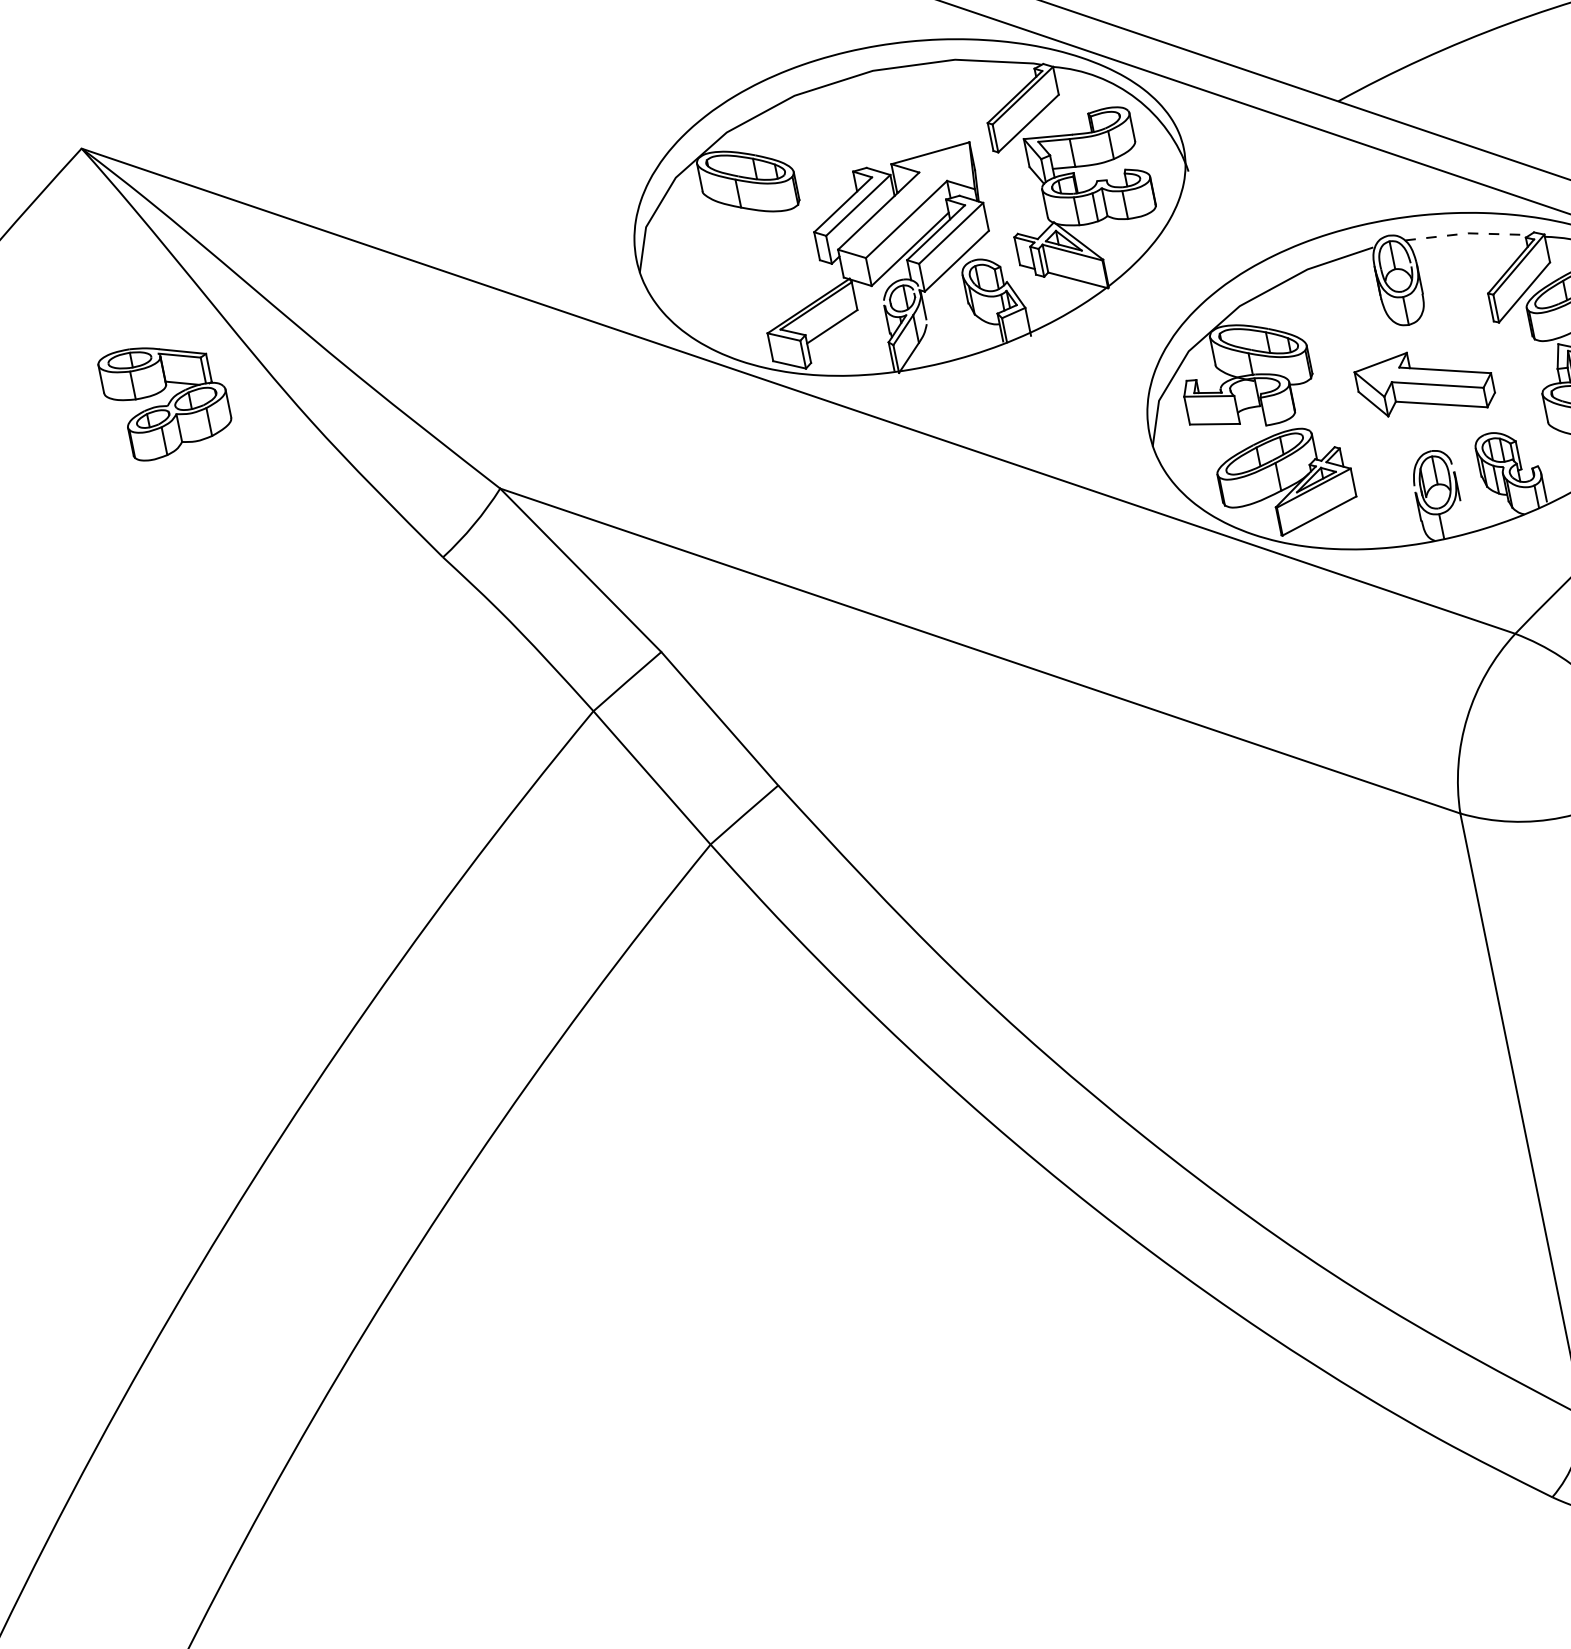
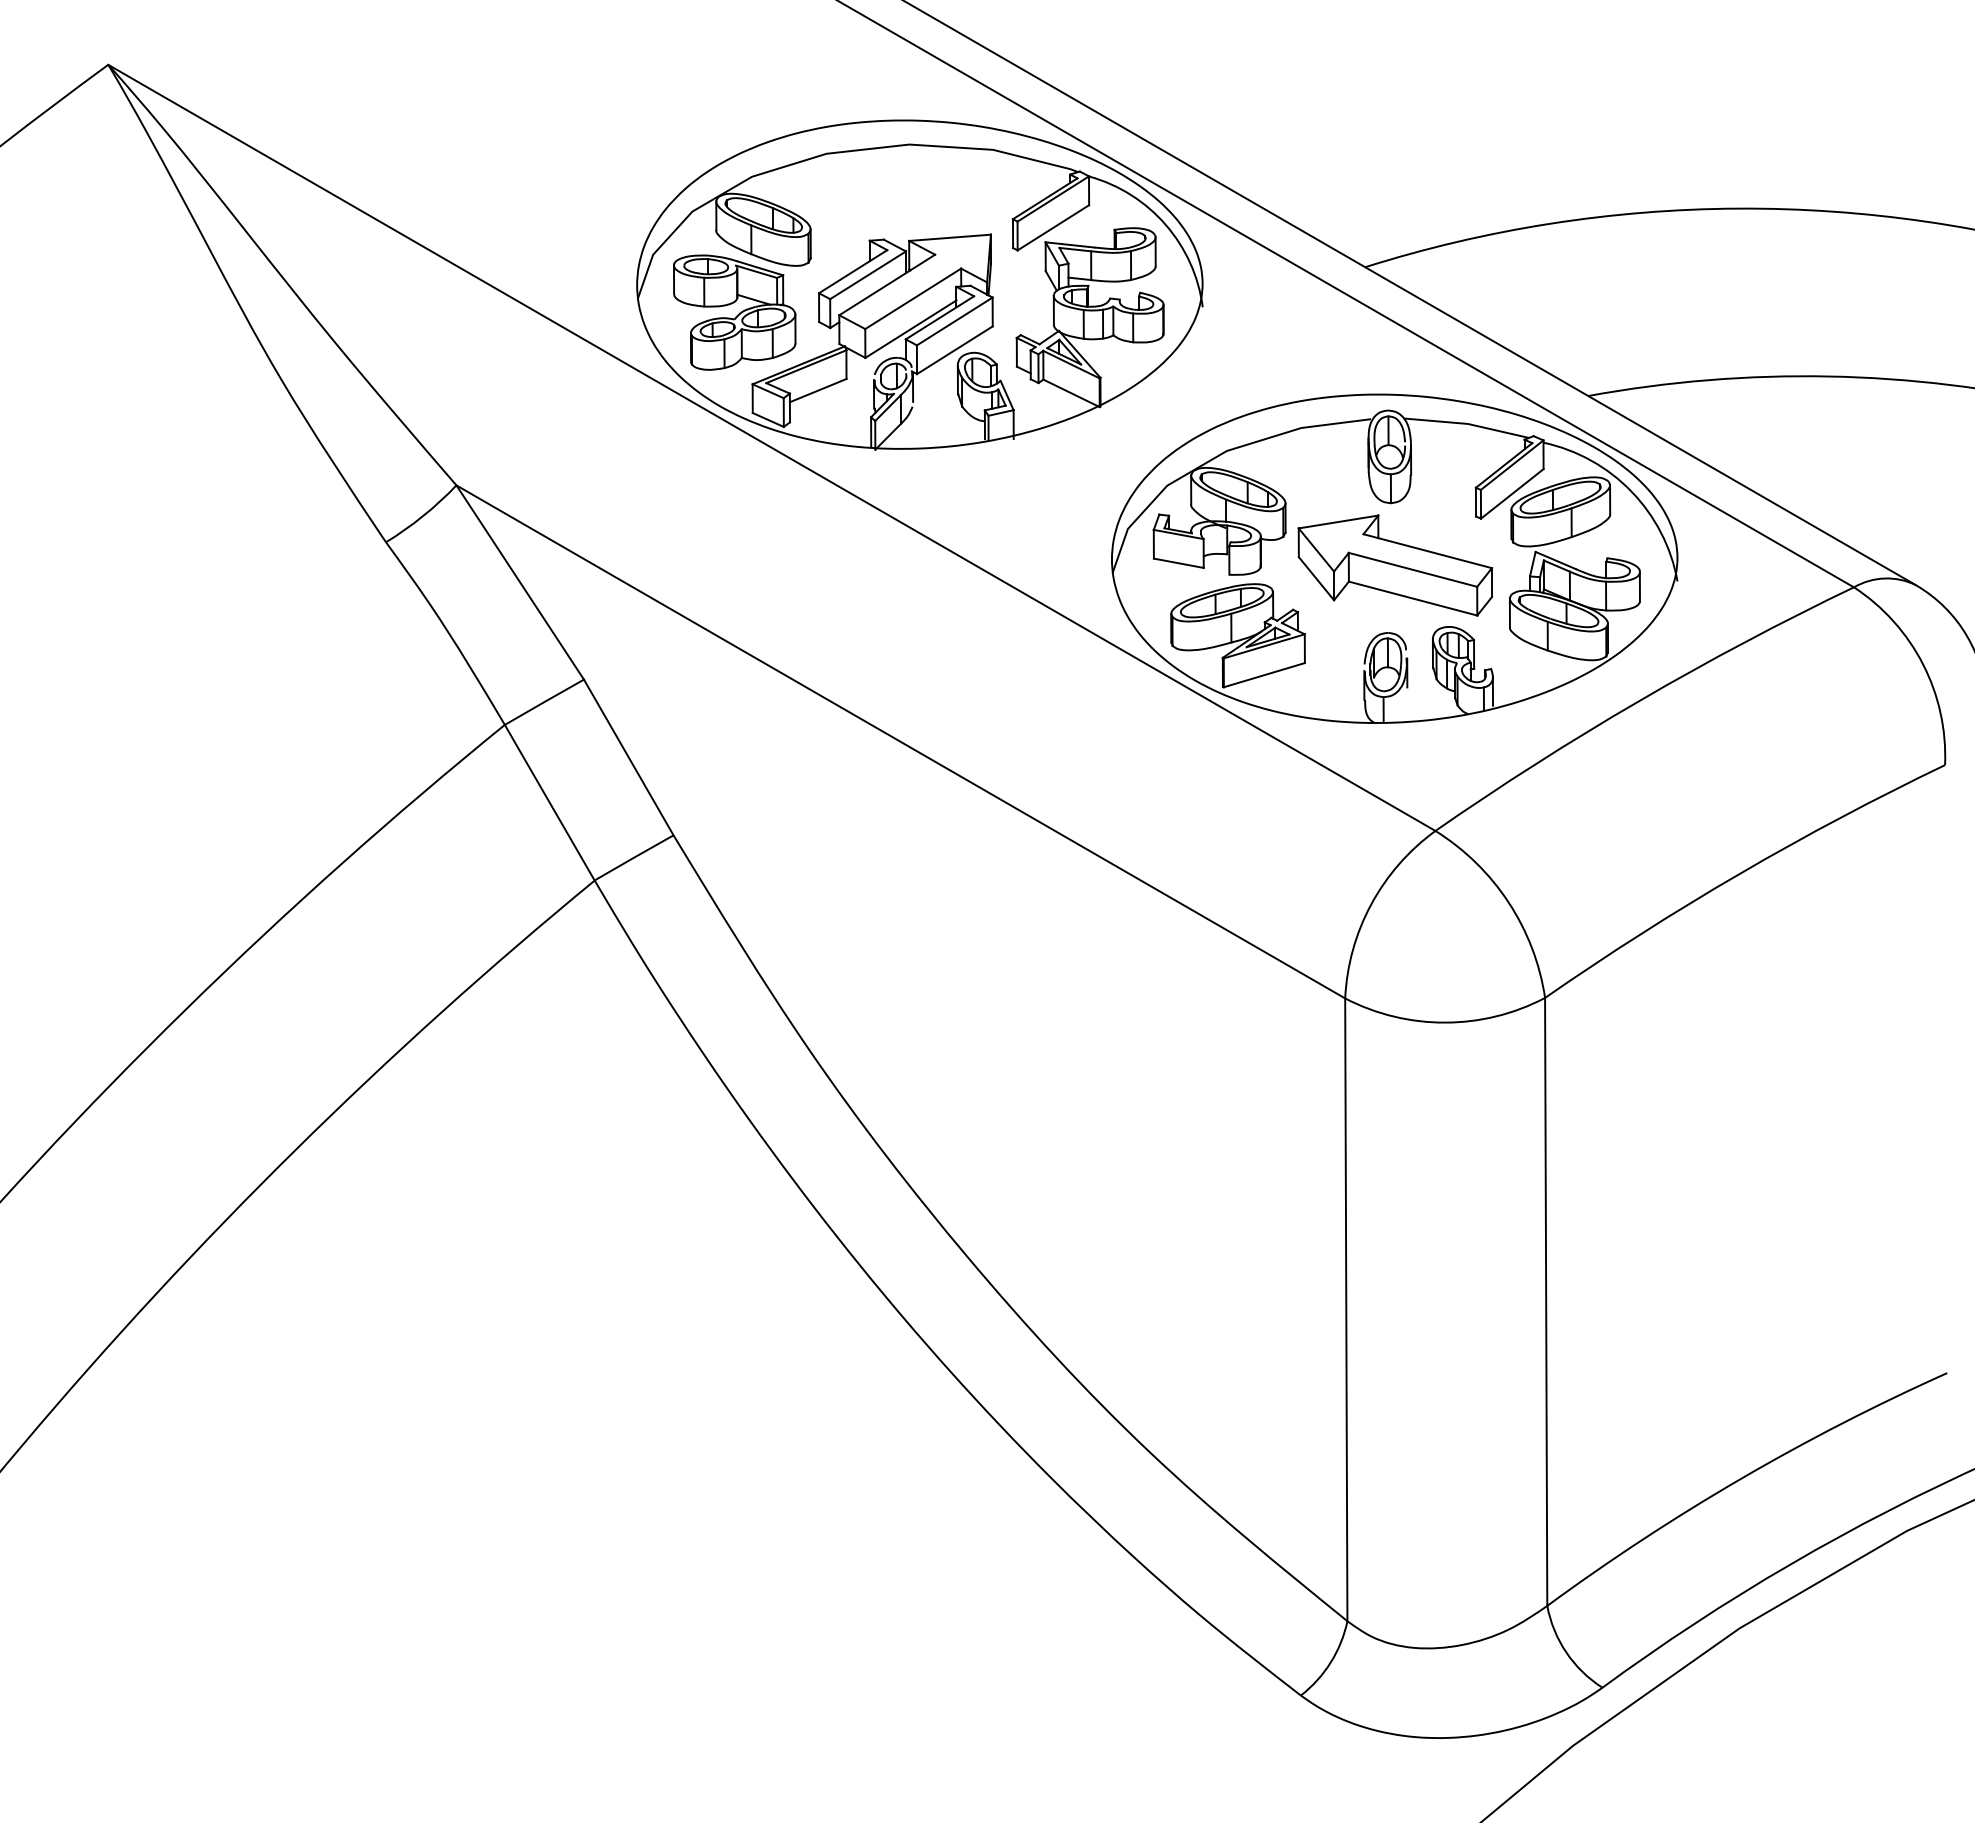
line: (1467, 232) -> (1467, 423), dashed -> solid
part: (1425, 384) -> (1395, 565), size x1.43
part: (166, 399) -> (734, 312), moved

